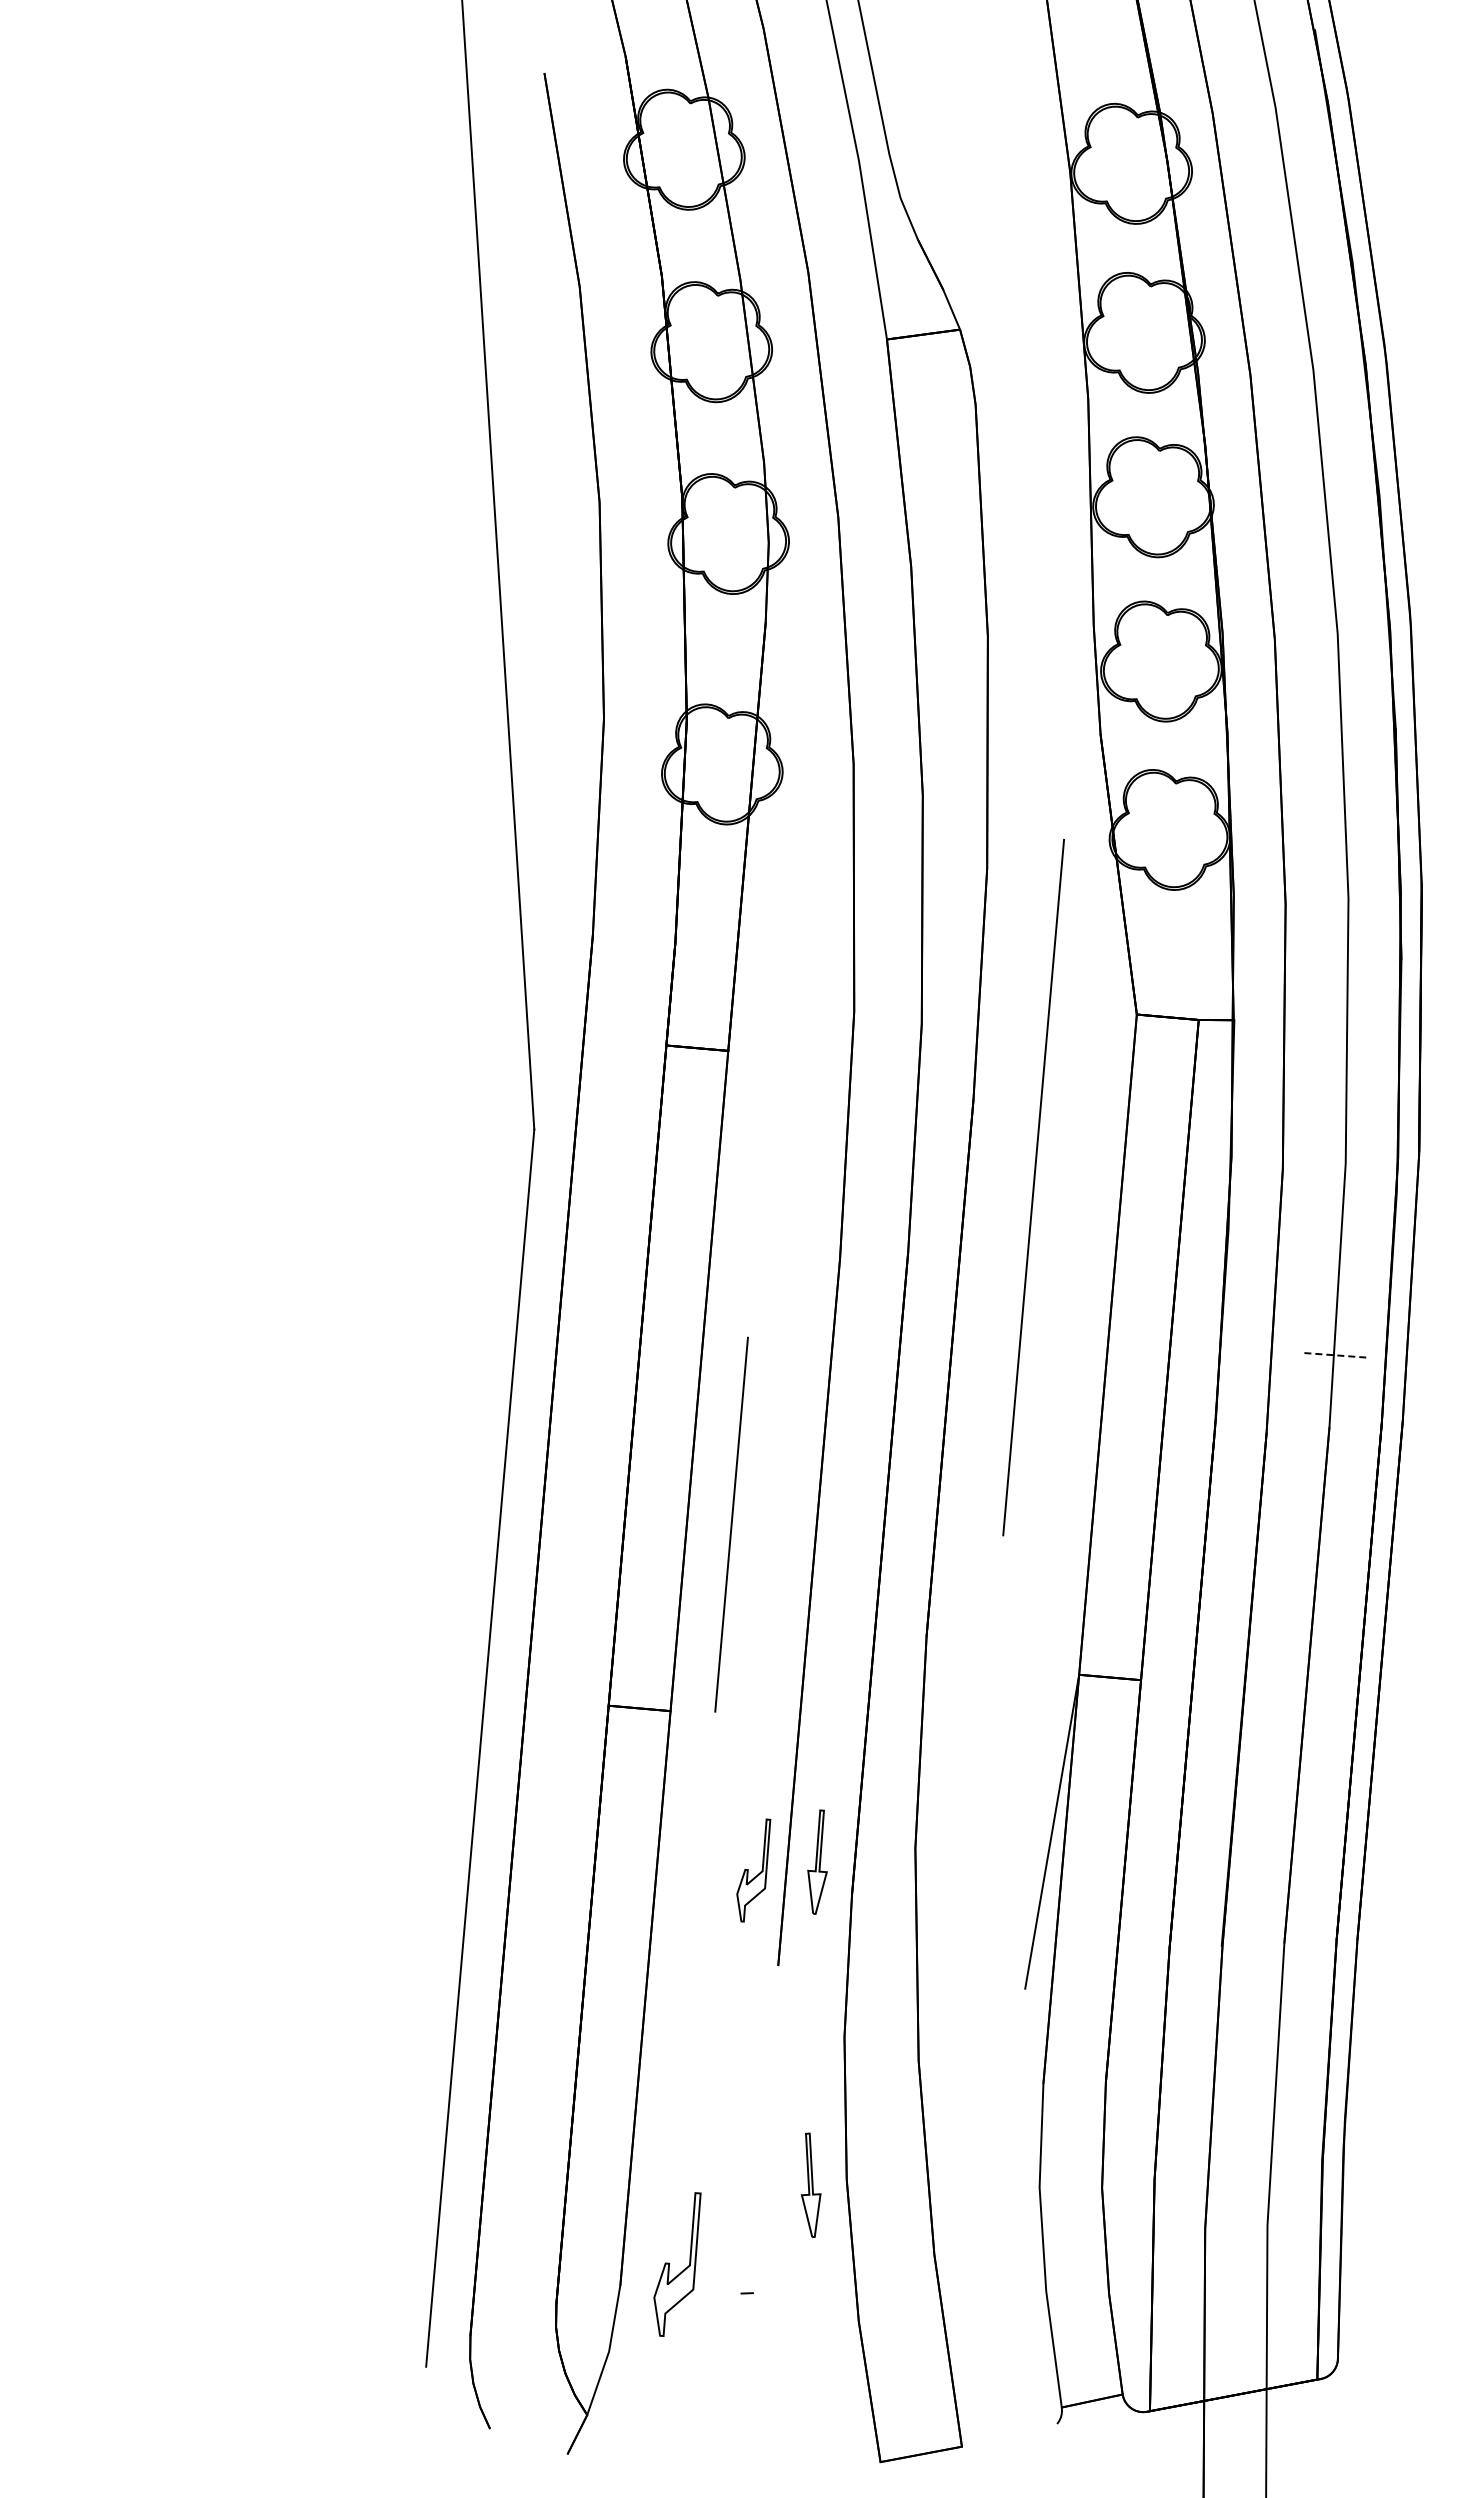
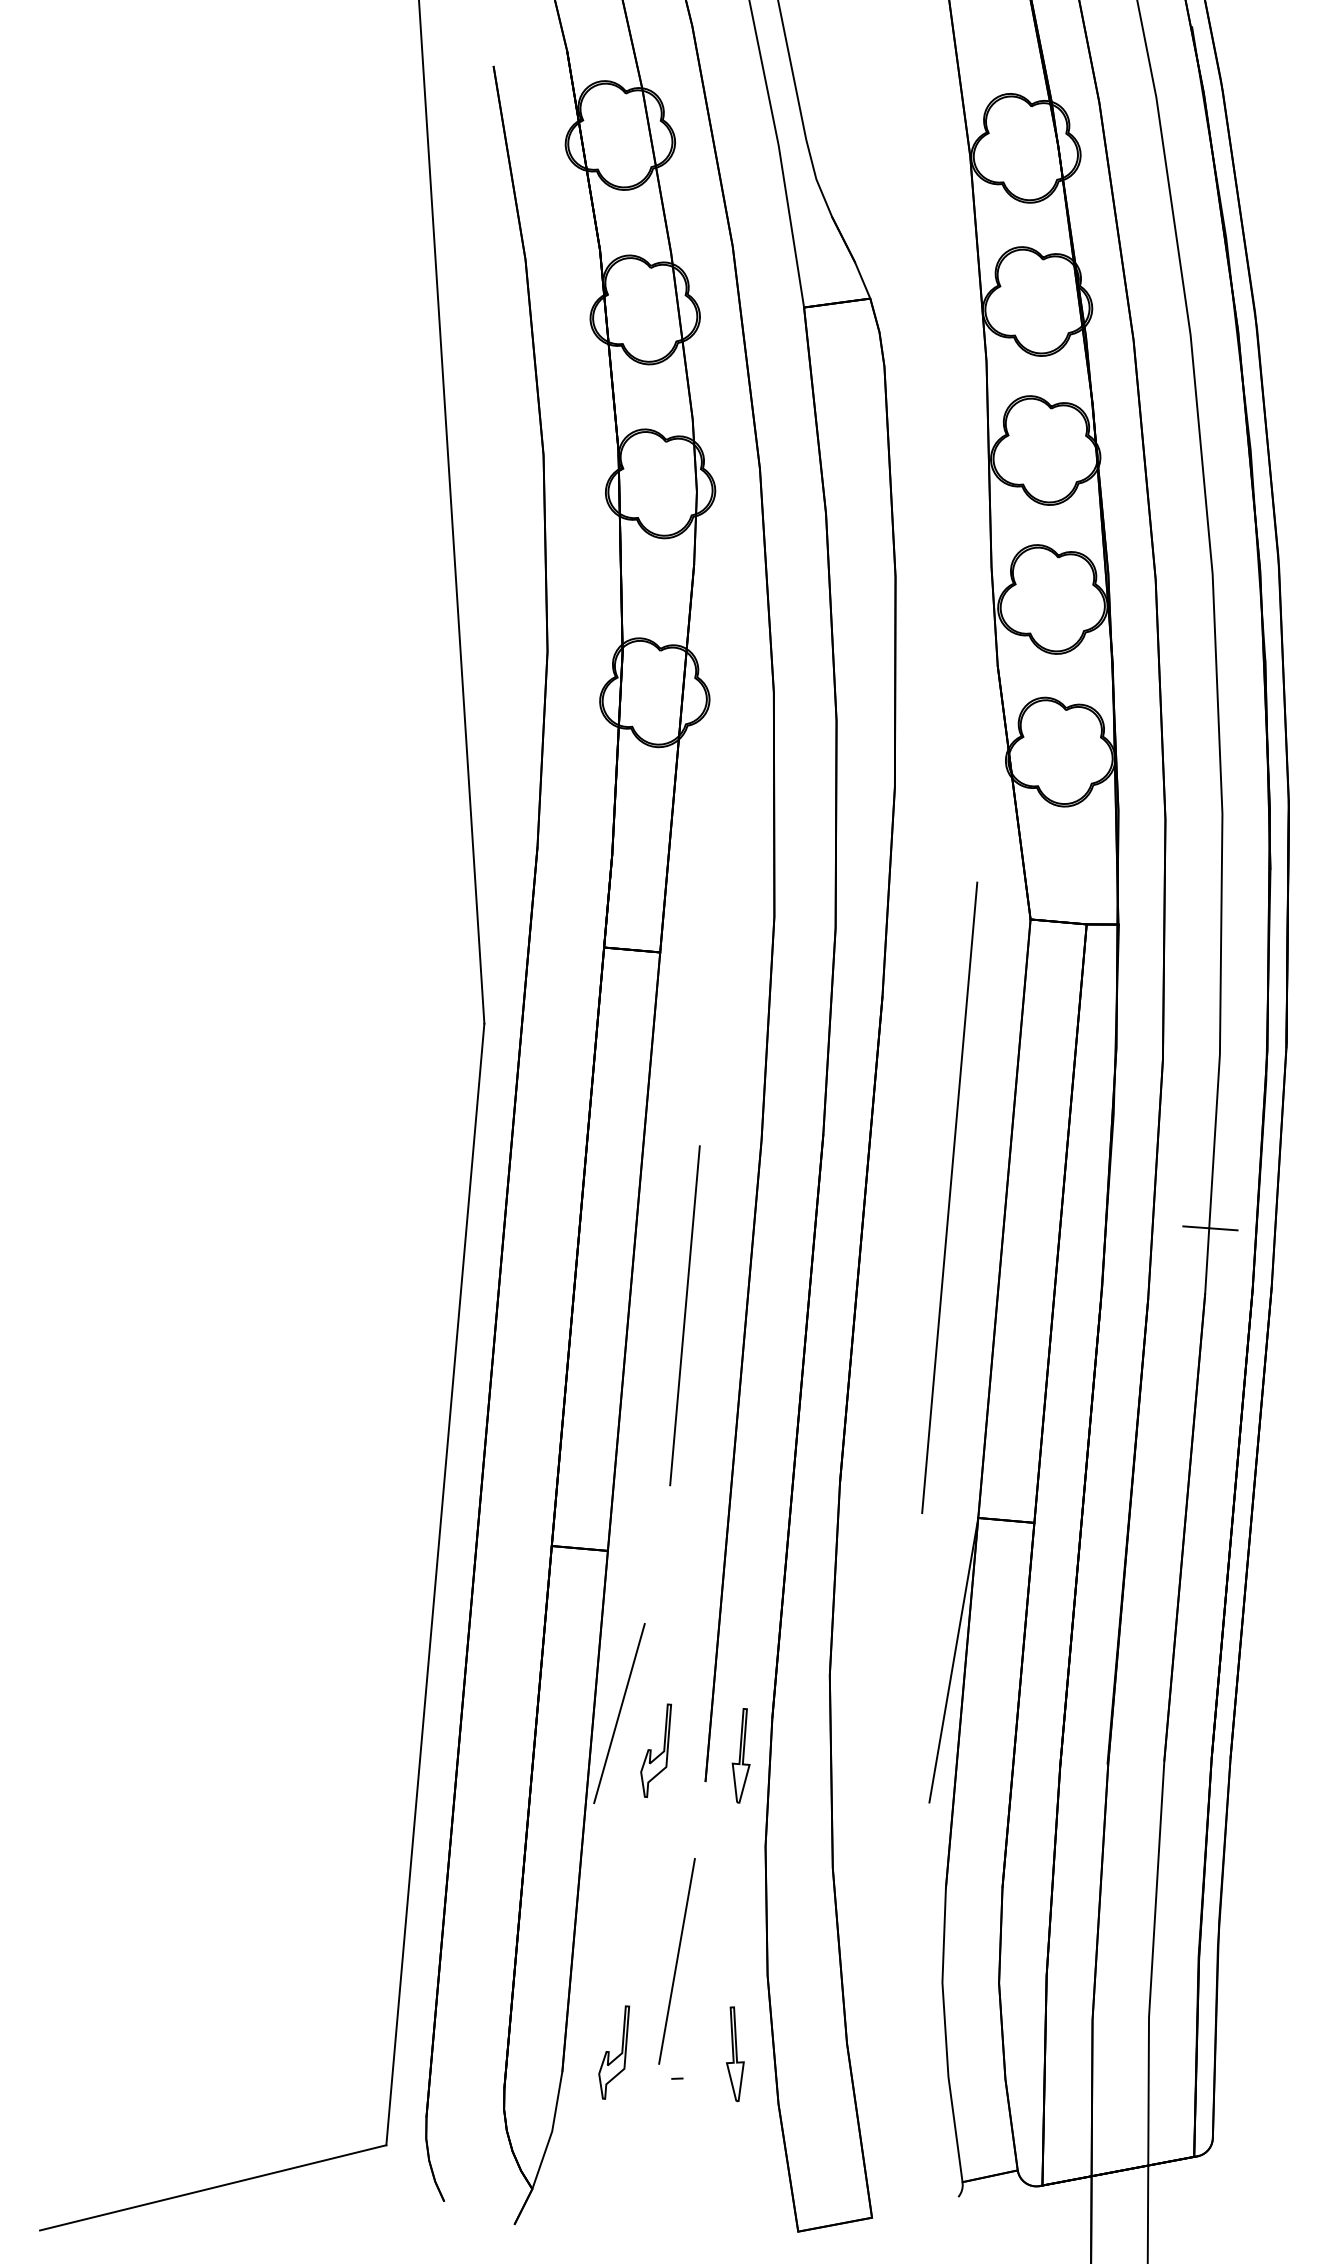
line: (1033, 1187) -> (949, 1197), moved
line: (1334, 1355) -> (1209, 1228), dashed -> solid
line: (731, 1524) -> (684, 1315), moved
part: (817, 1861) -> (741, 1755), moved
part: (753, 1870) -> (655, 1750), moved
line: (683, 1890) -> (619, 1713), added
line: (746, 2163) -> (676, 1960), added
part: (810, 2184) -> (734, 2053), moved
part: (677, 2264) -> (614, 2052), size x0.71
line: (235, 2413) -> (213, 2187), added

